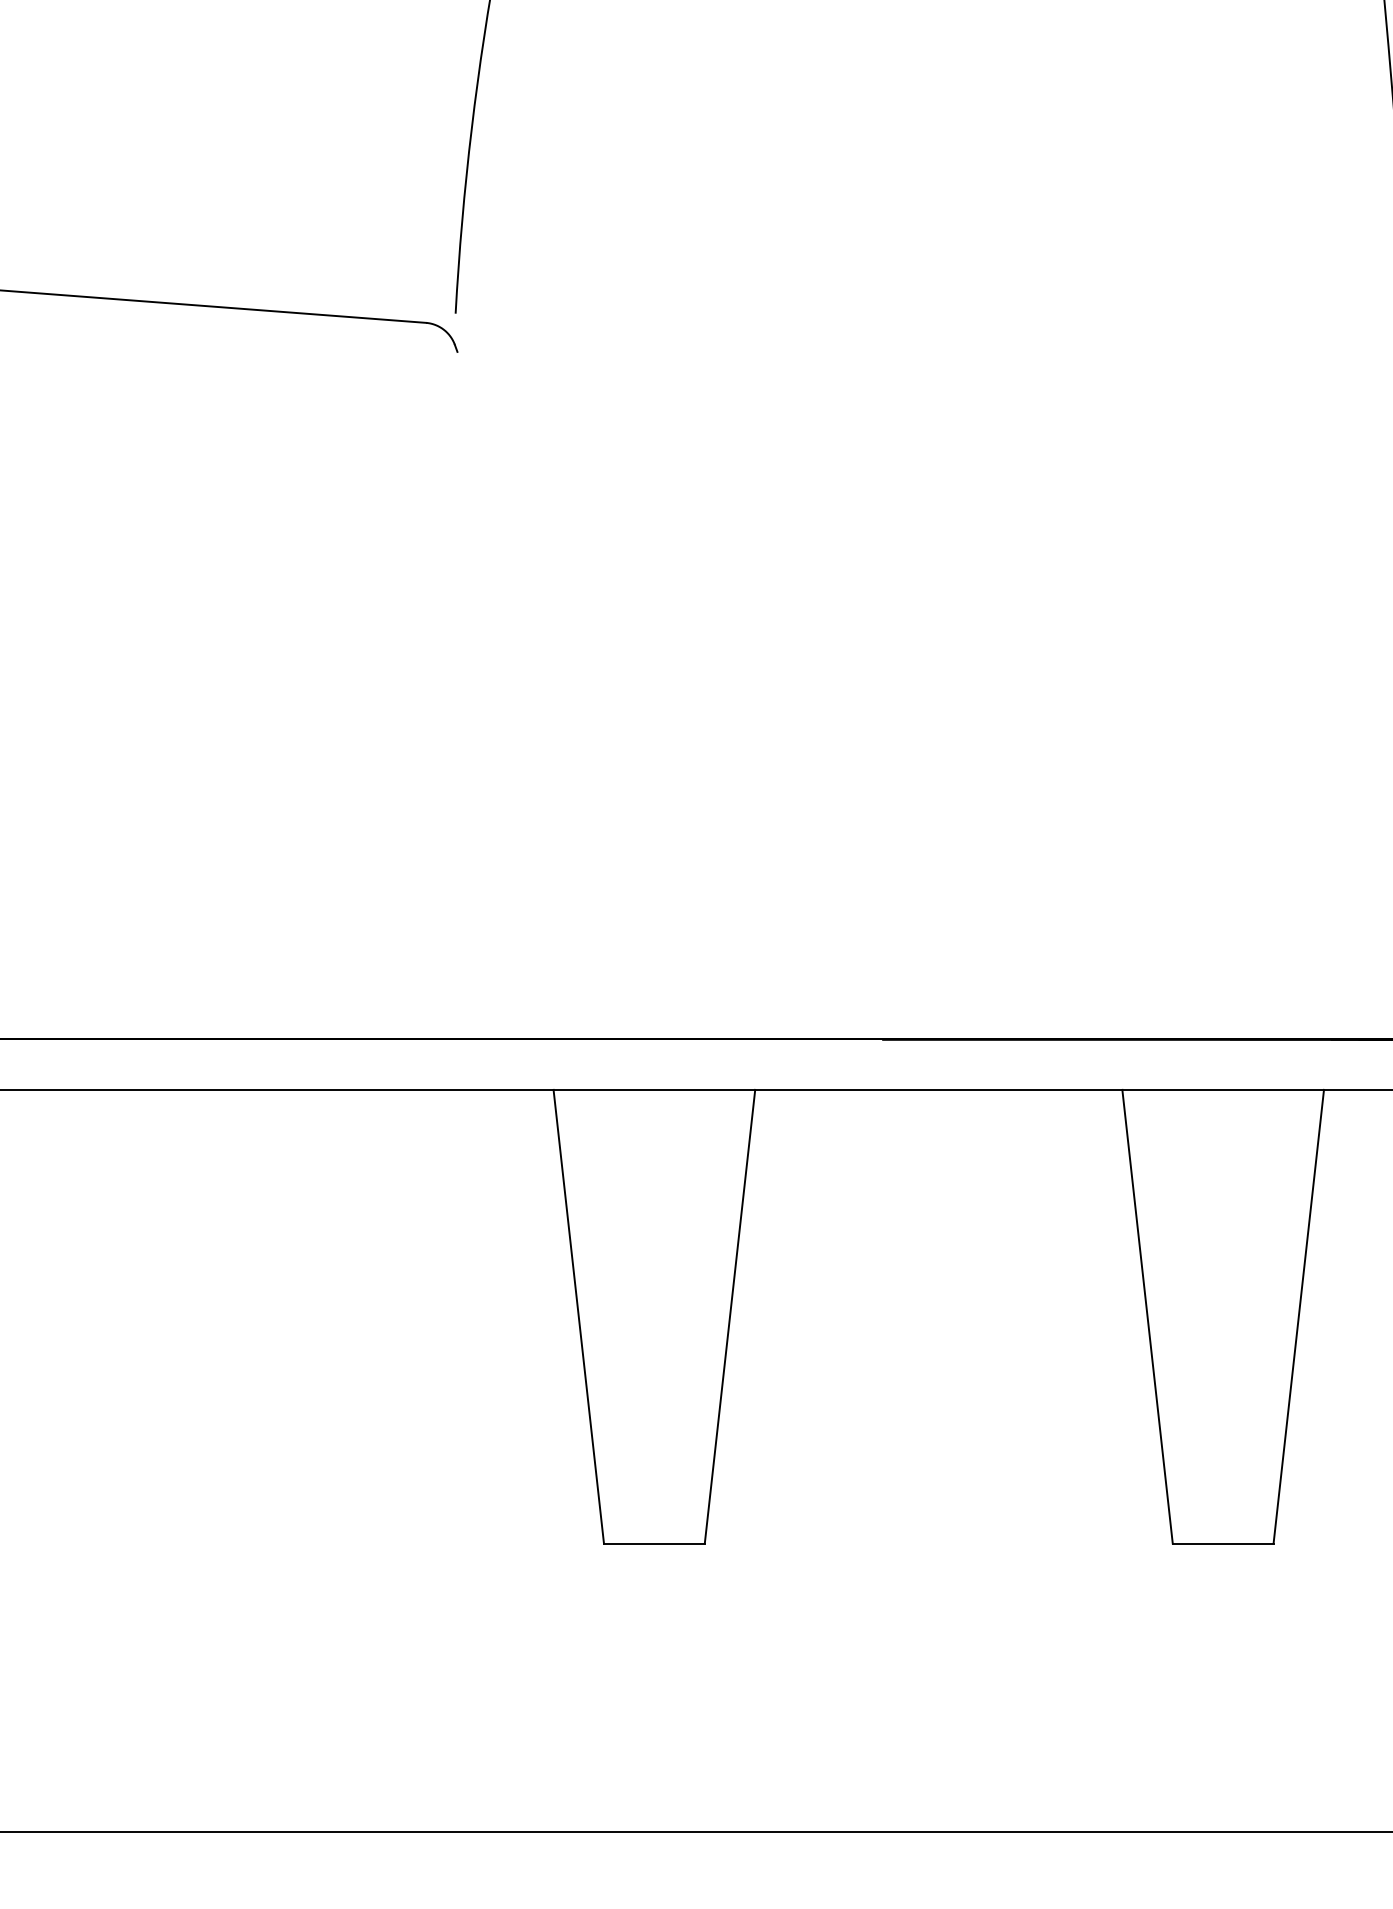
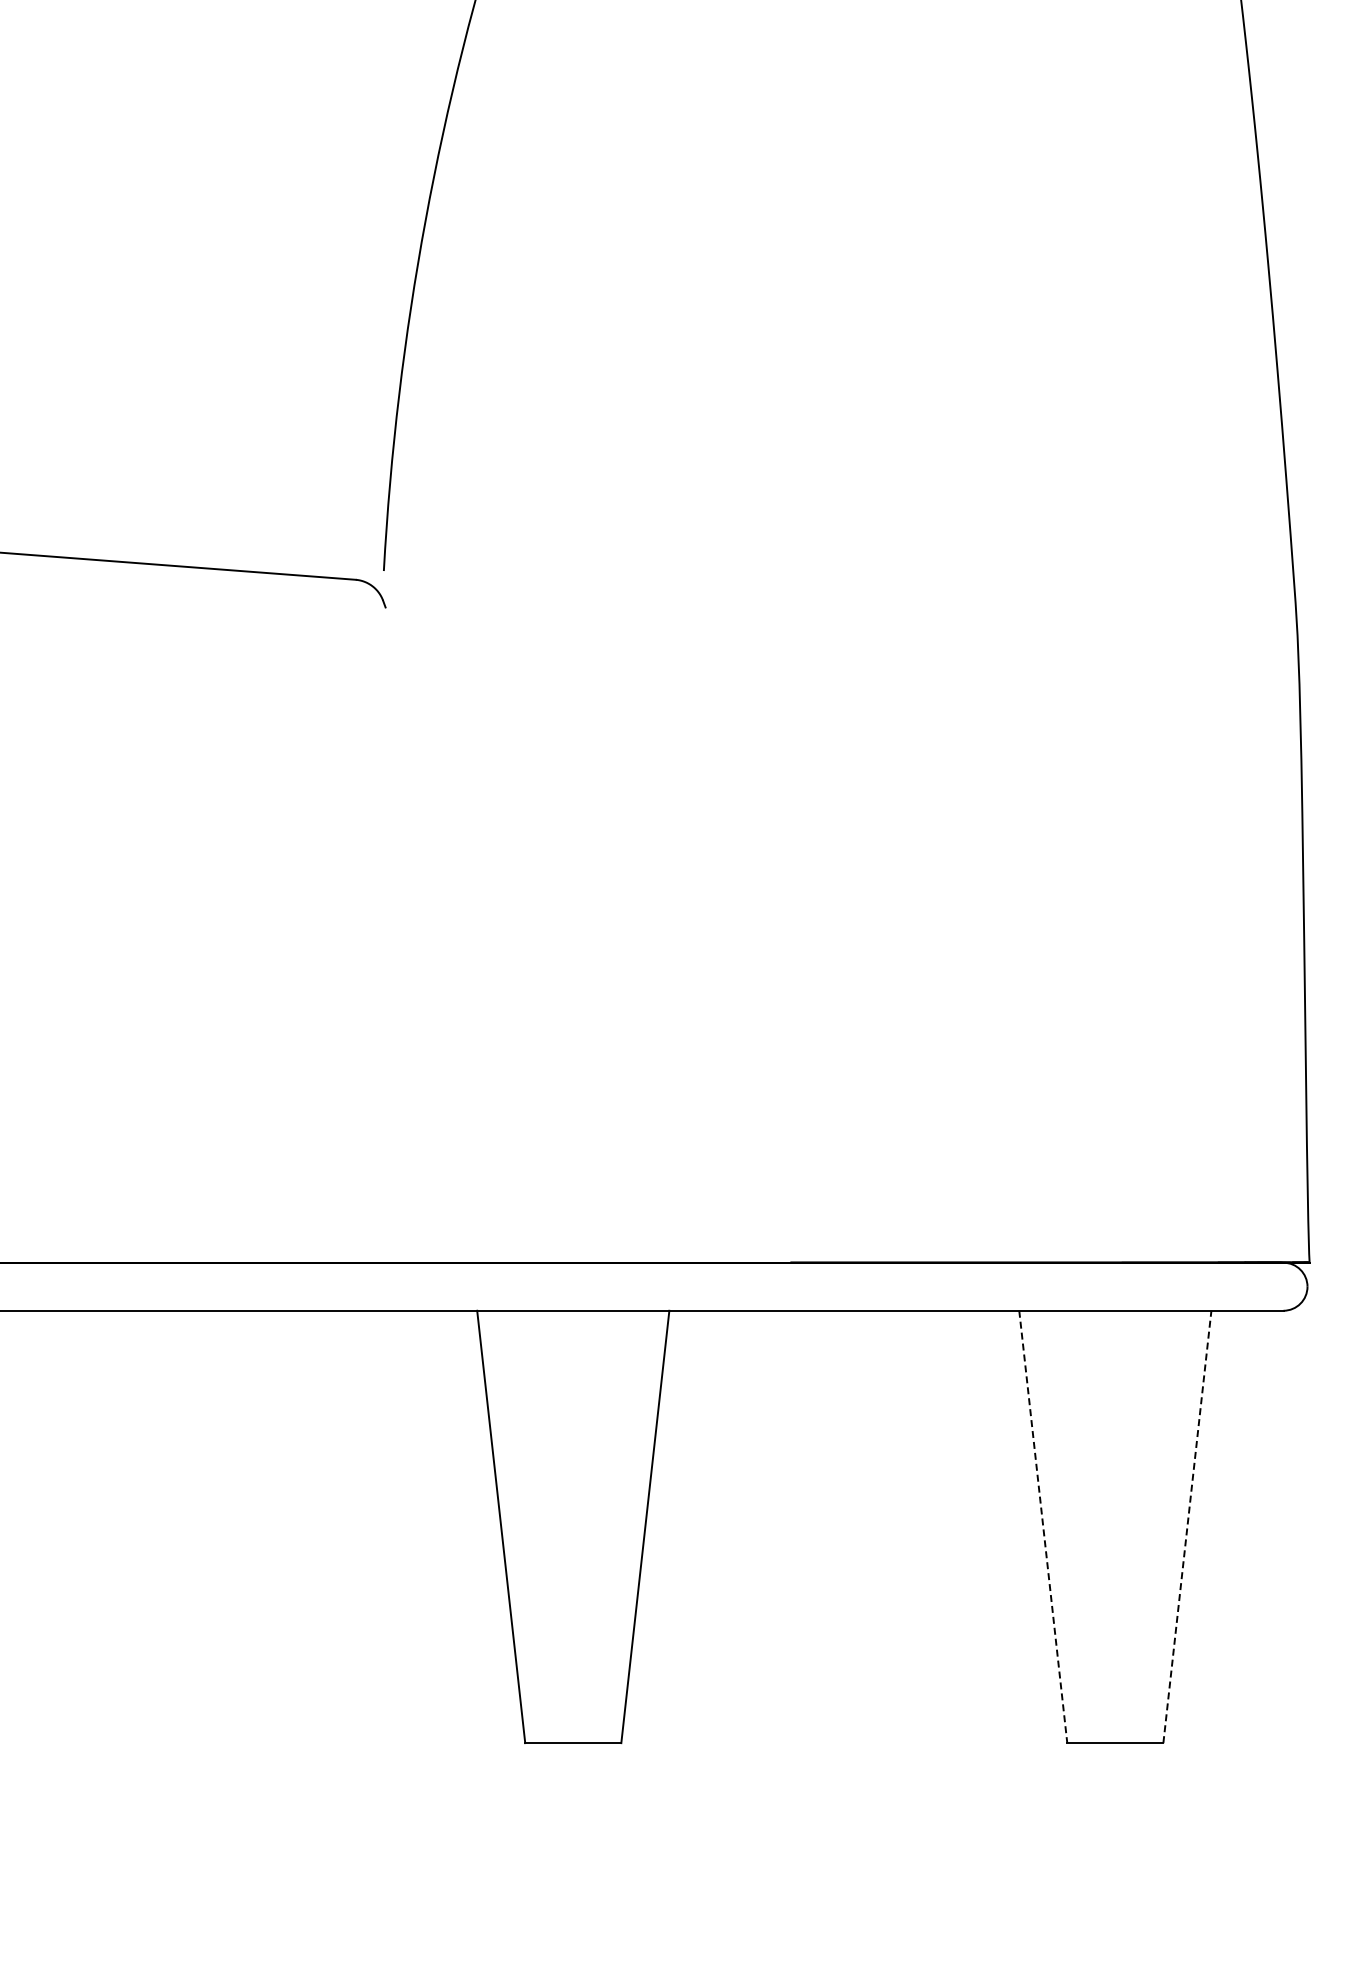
line: (1147, 1316) -> (1043, 1526), solid -> dashed
line: (1298, 1316) -> (1187, 1526), solid -> dashed

